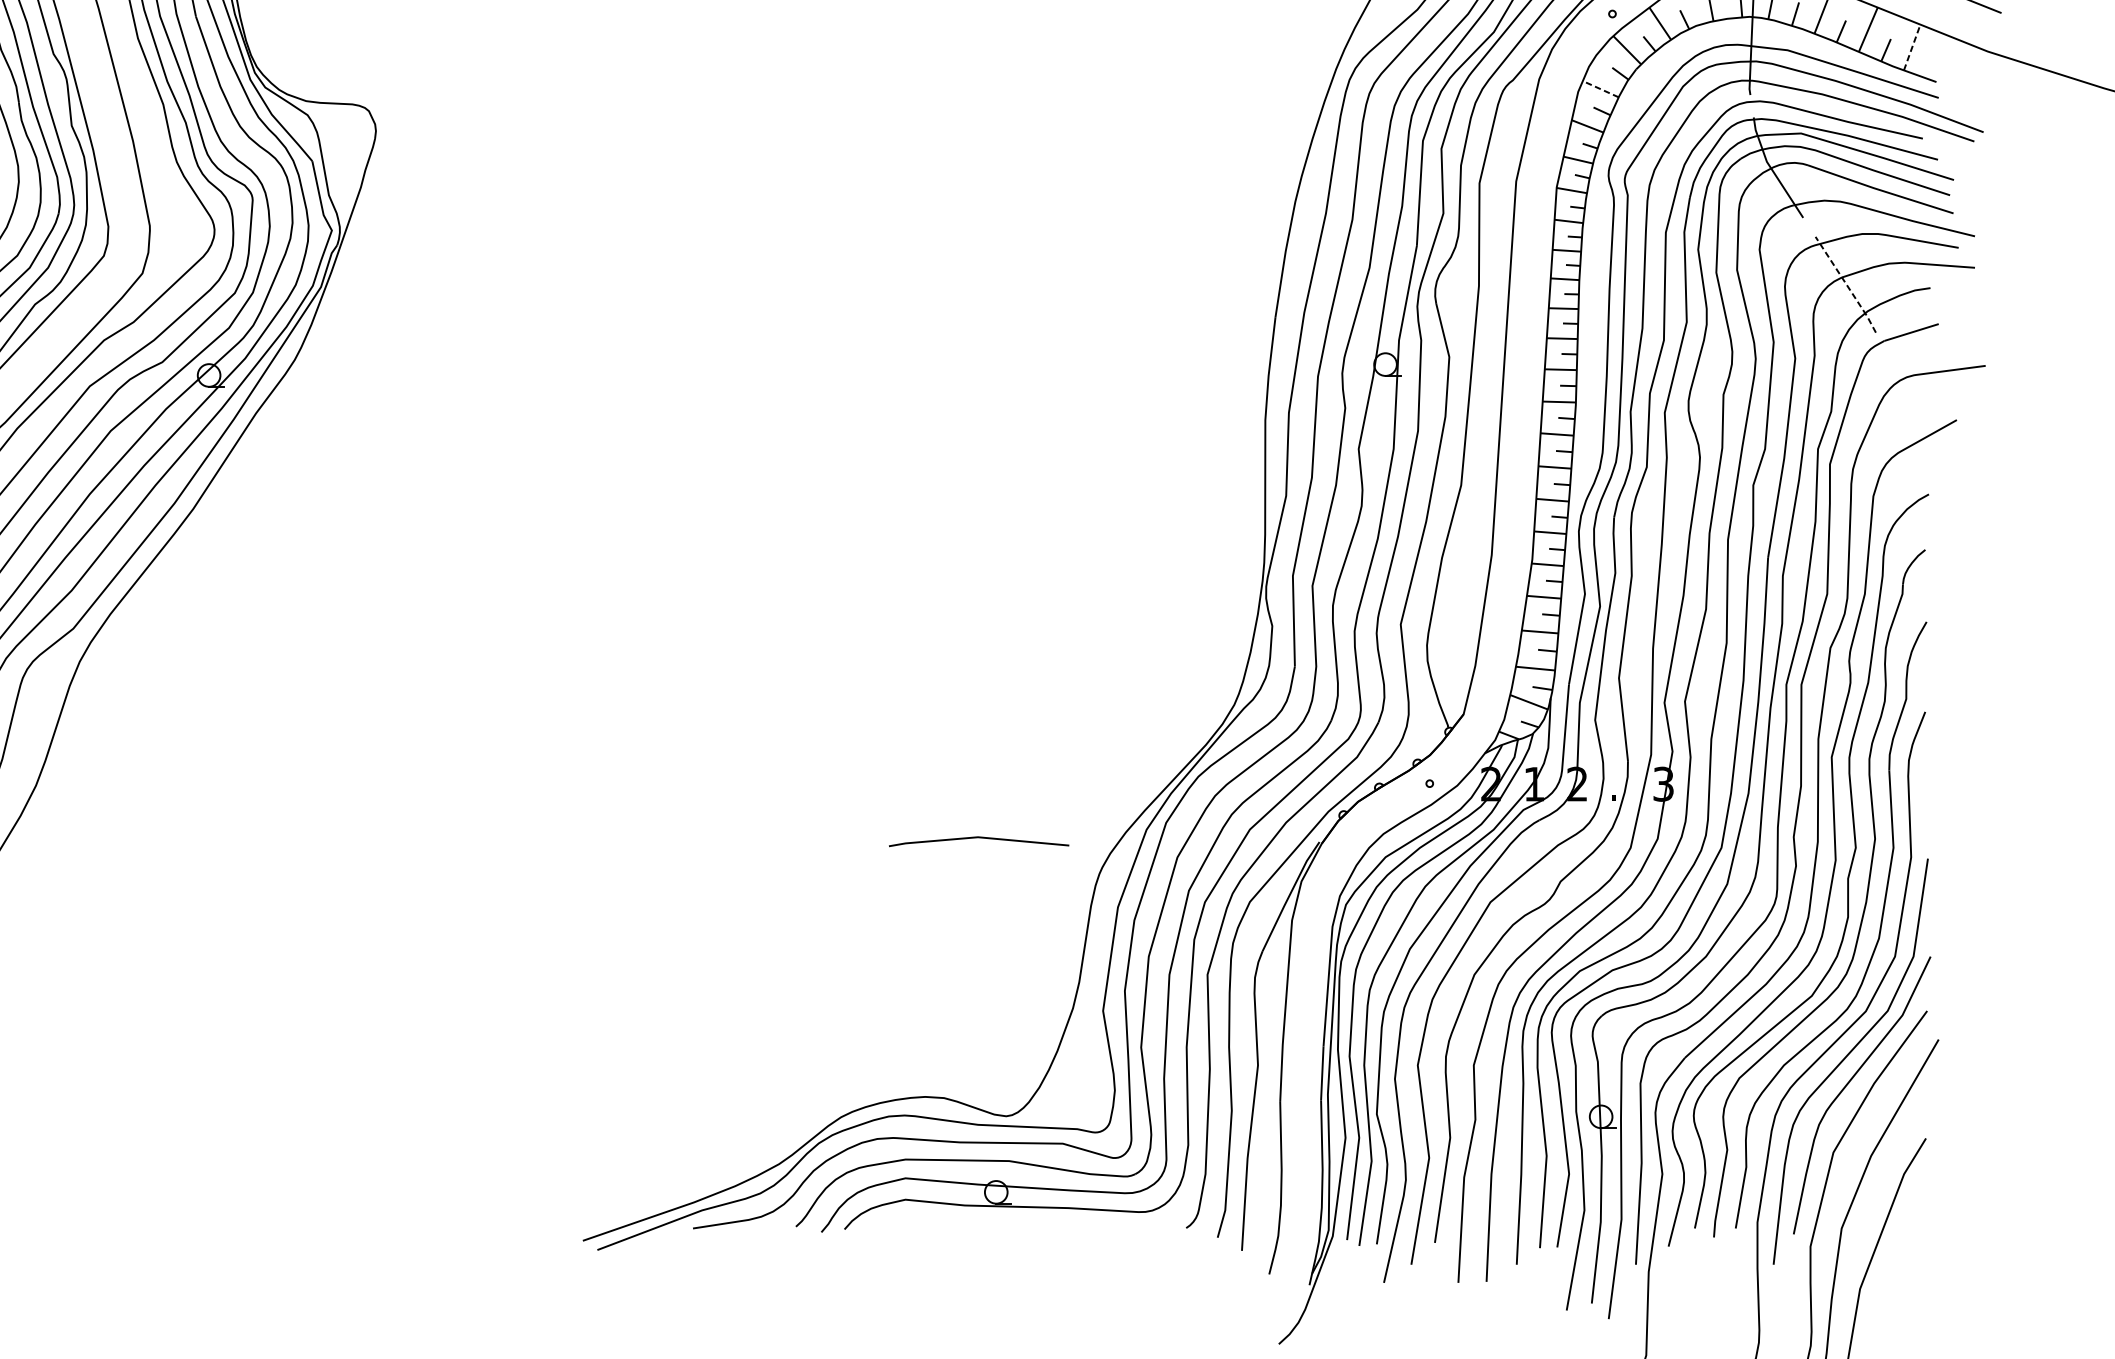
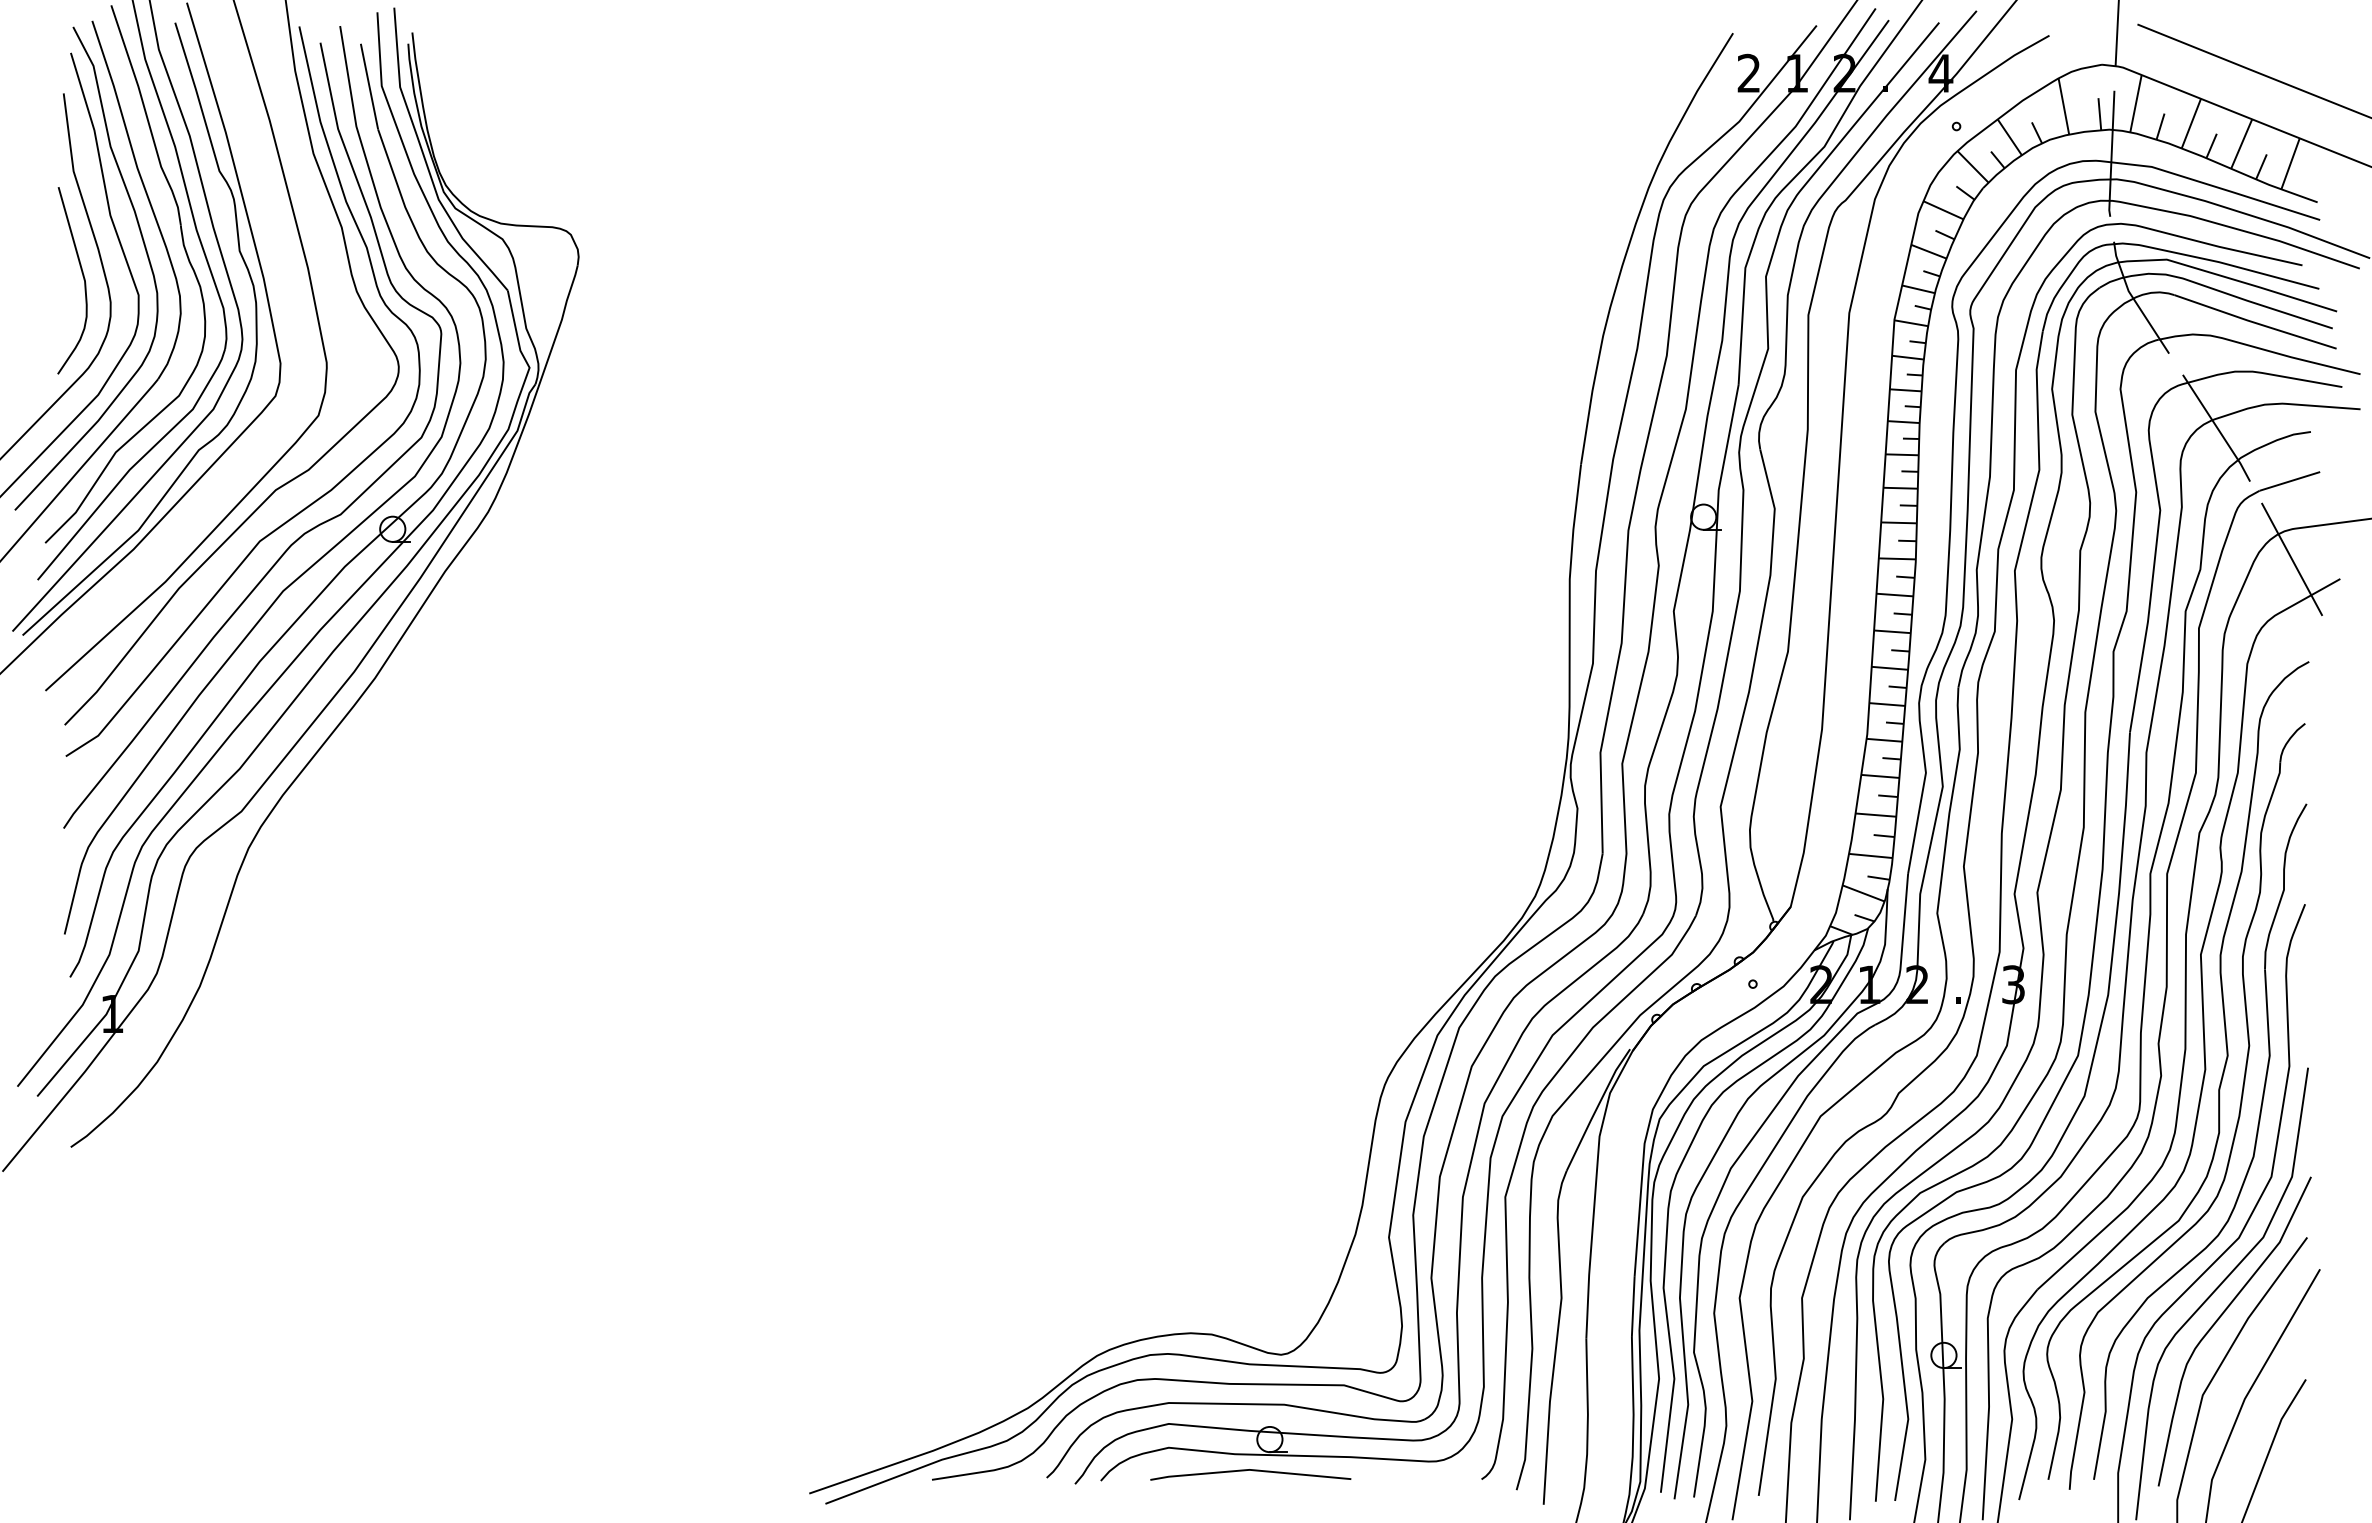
line: (1912, 47) -> (2290, 163), dashed -> solid
line: (1600, 89) -> (1943, 210), dashed -> solid
line: (1846, 285) -> (2217, 428), dashed -> solid
line: (1913, 402) -> (2291, 559), added
line: (978, 837) -> (1250, 1470), moved

